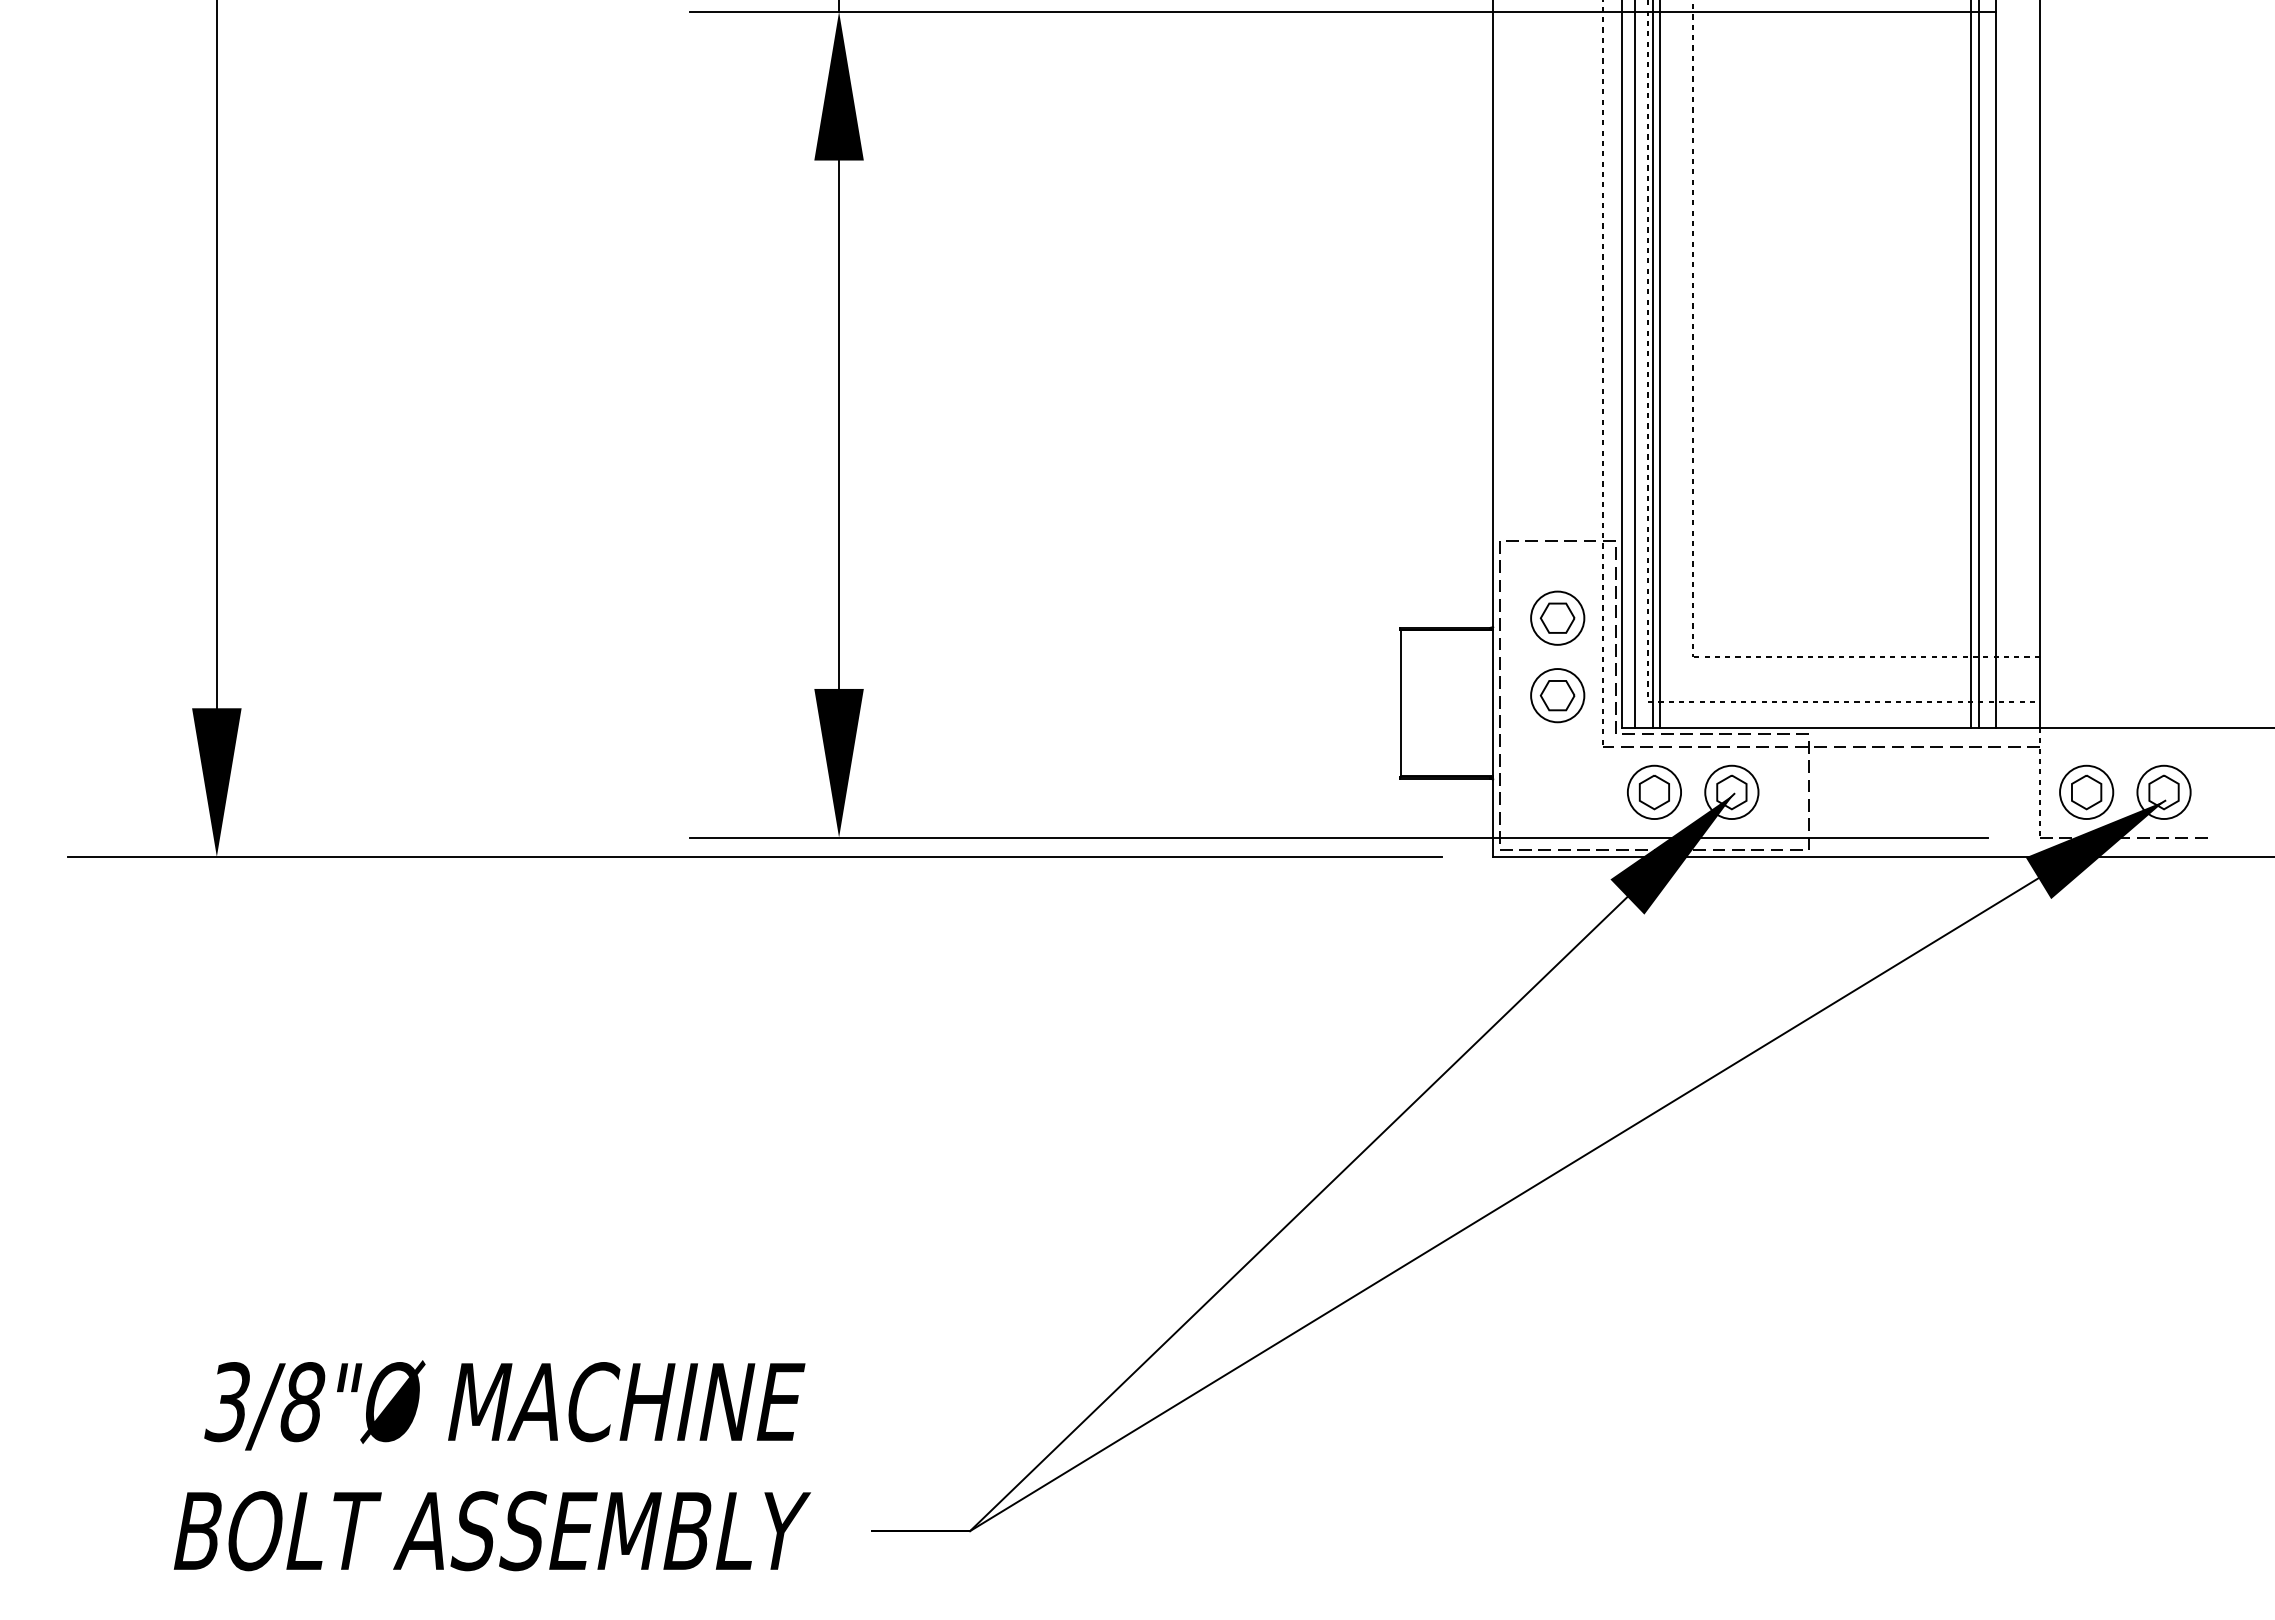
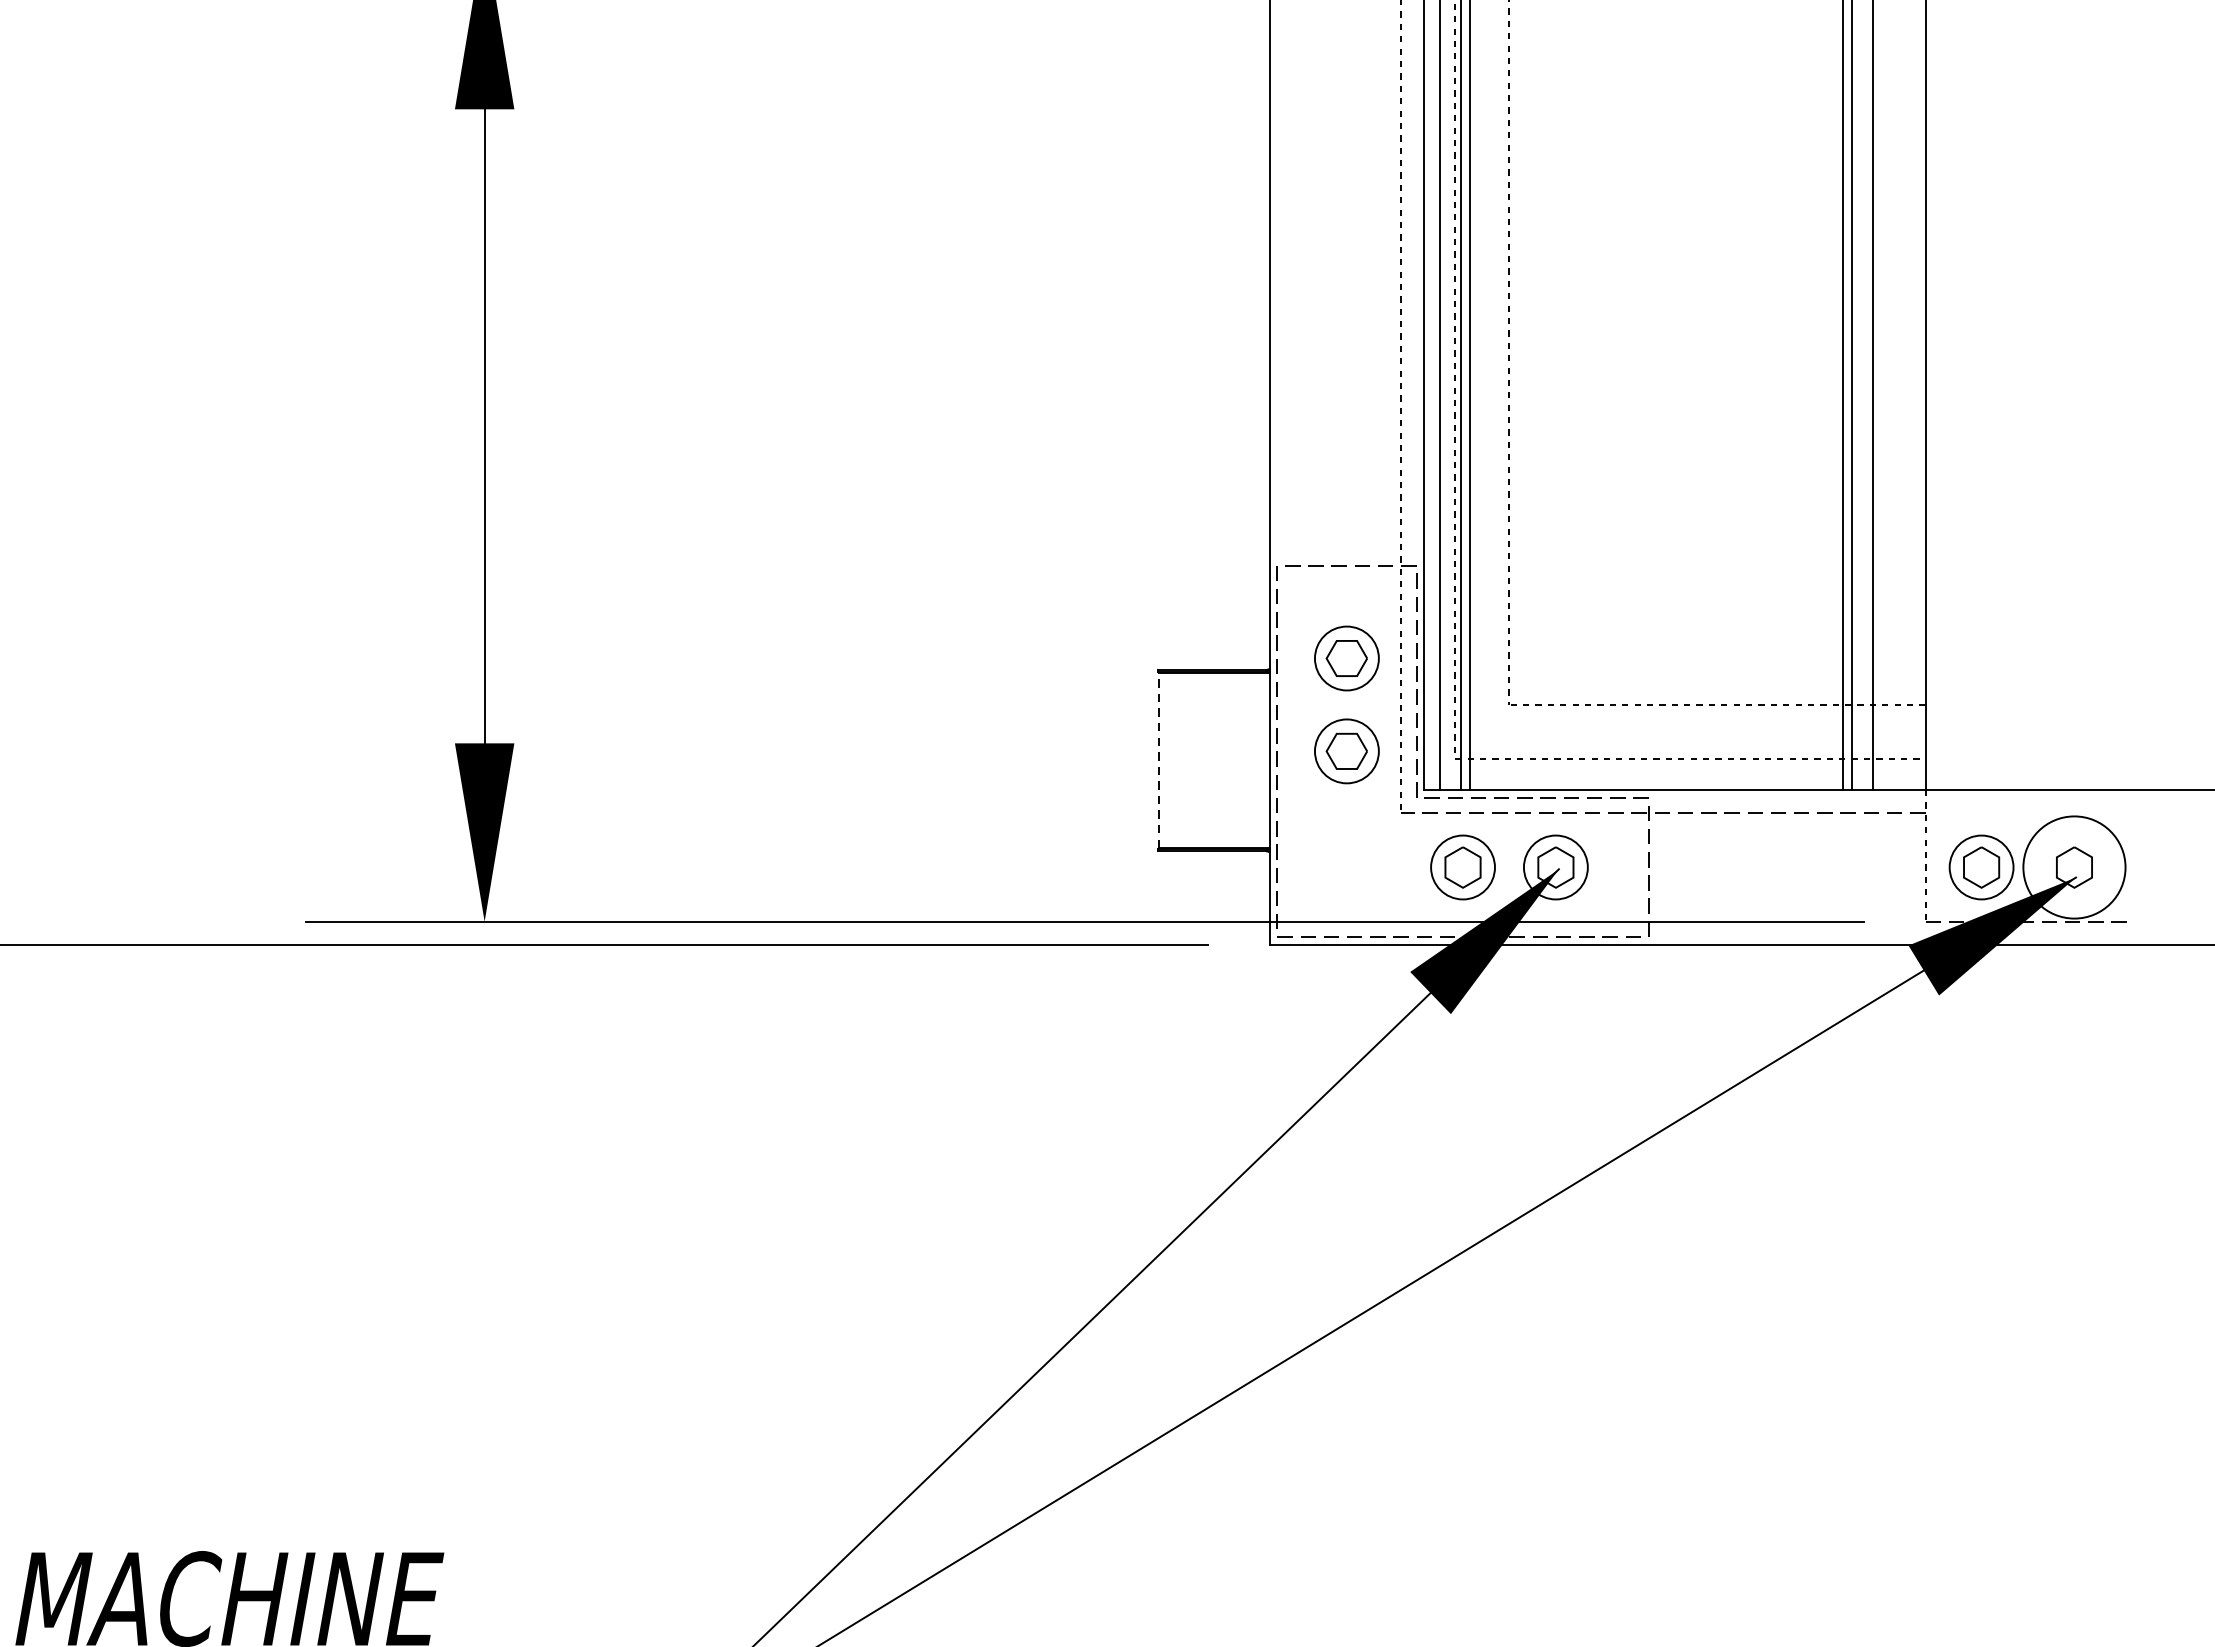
line: (1401, 703) -> (1159, 760), solid -> dashed
circle: (2163, 792) -> (2073, 867), size x1.6

